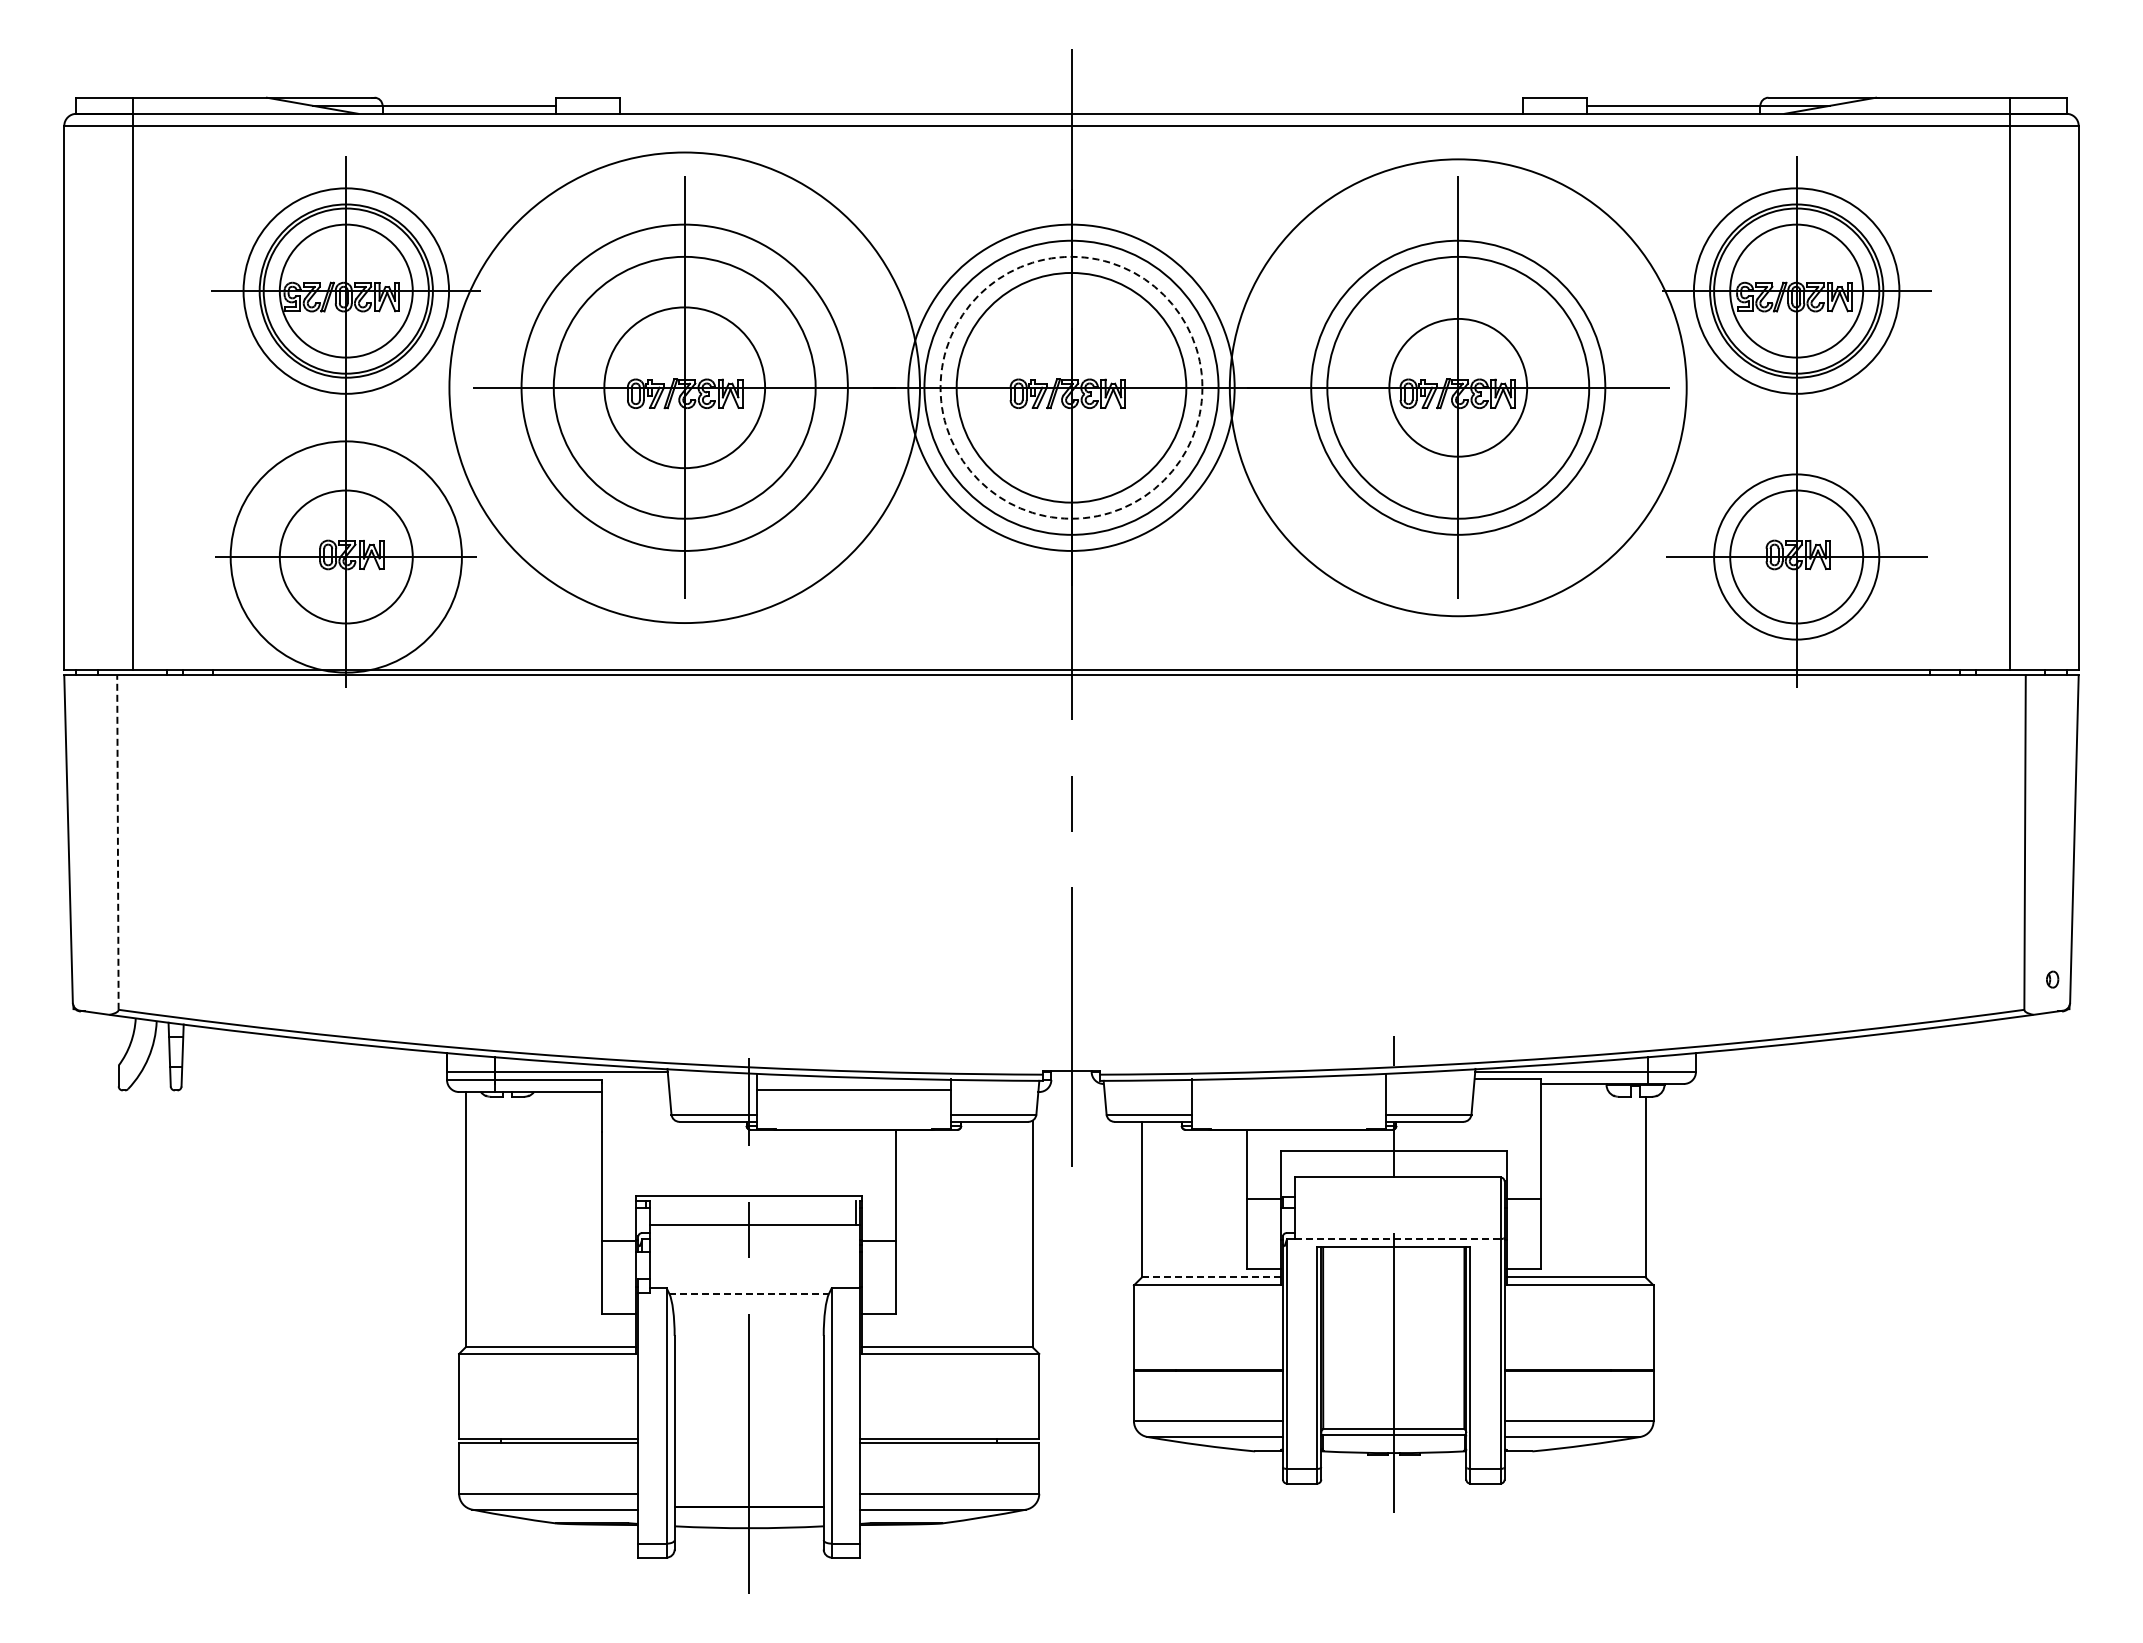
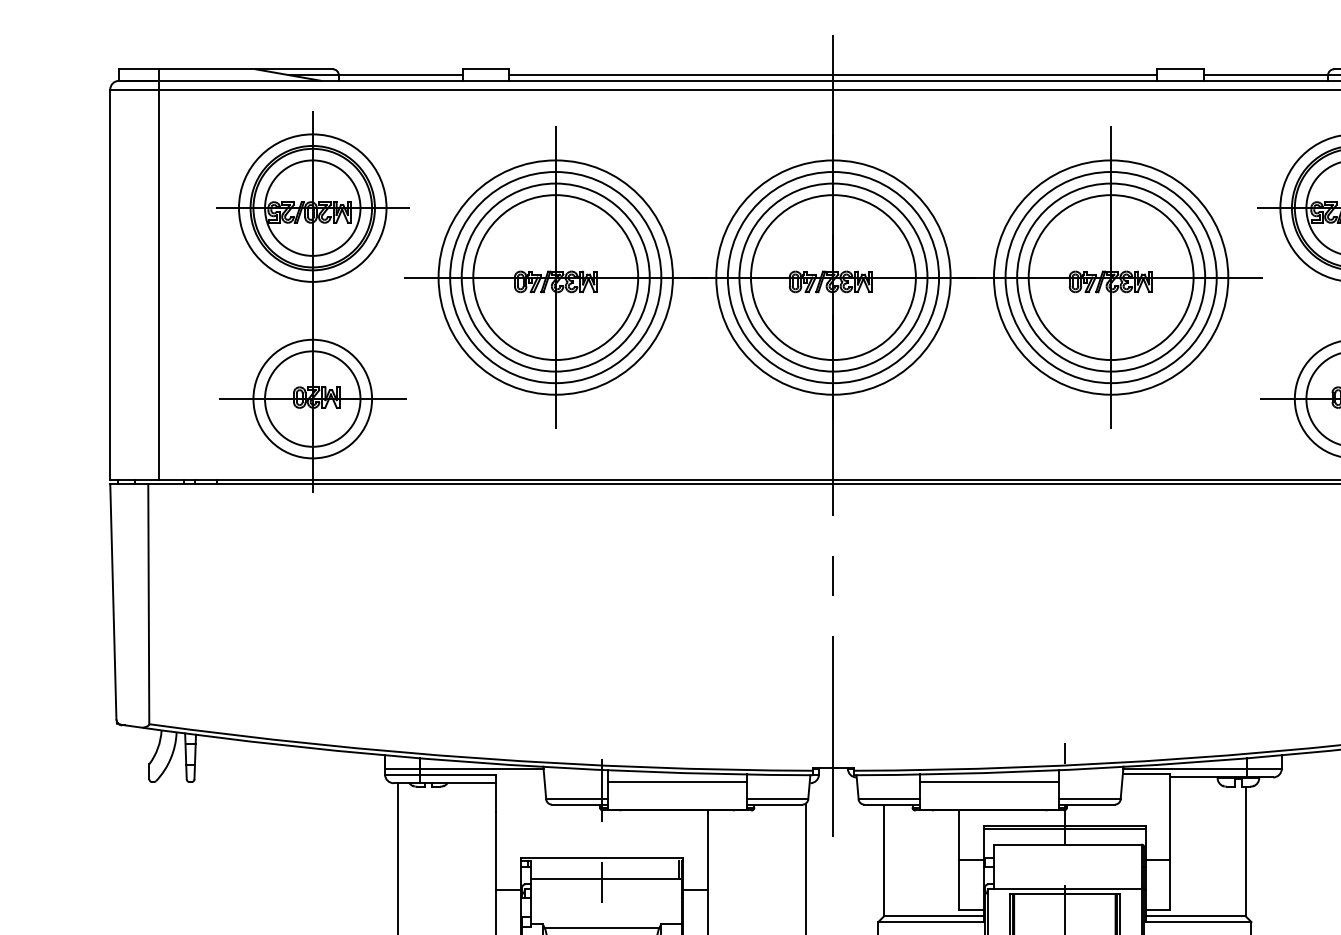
line: (1071, 105) -> (833, 74), added
circle: (684, 387) -> (555, 277), size x0.62
circle: (684, 387) -> (555, 277), size x1.43
circle: (1071, 387) -> (833, 277), dashed -> solid
circle: (1458, 387) -> (1111, 277), size x0.71
circle: (1458, 387) -> (1111, 277), size x1.67
circle: (345, 556) -> (312, 398), size x0.71
line: (117, 842) -> (148, 604), dashed -> solid
line: (1288, 1089) -> (989, 781), added
line: (1393, 1155) -> (1064, 828), added
line: (1397, 1239) -> (1067, 889), dashed -> solid
line: (1211, 1277) -> (933, 916), dashed -> solid
line: (749, 1293) -> (602, 927), dashed -> solid

